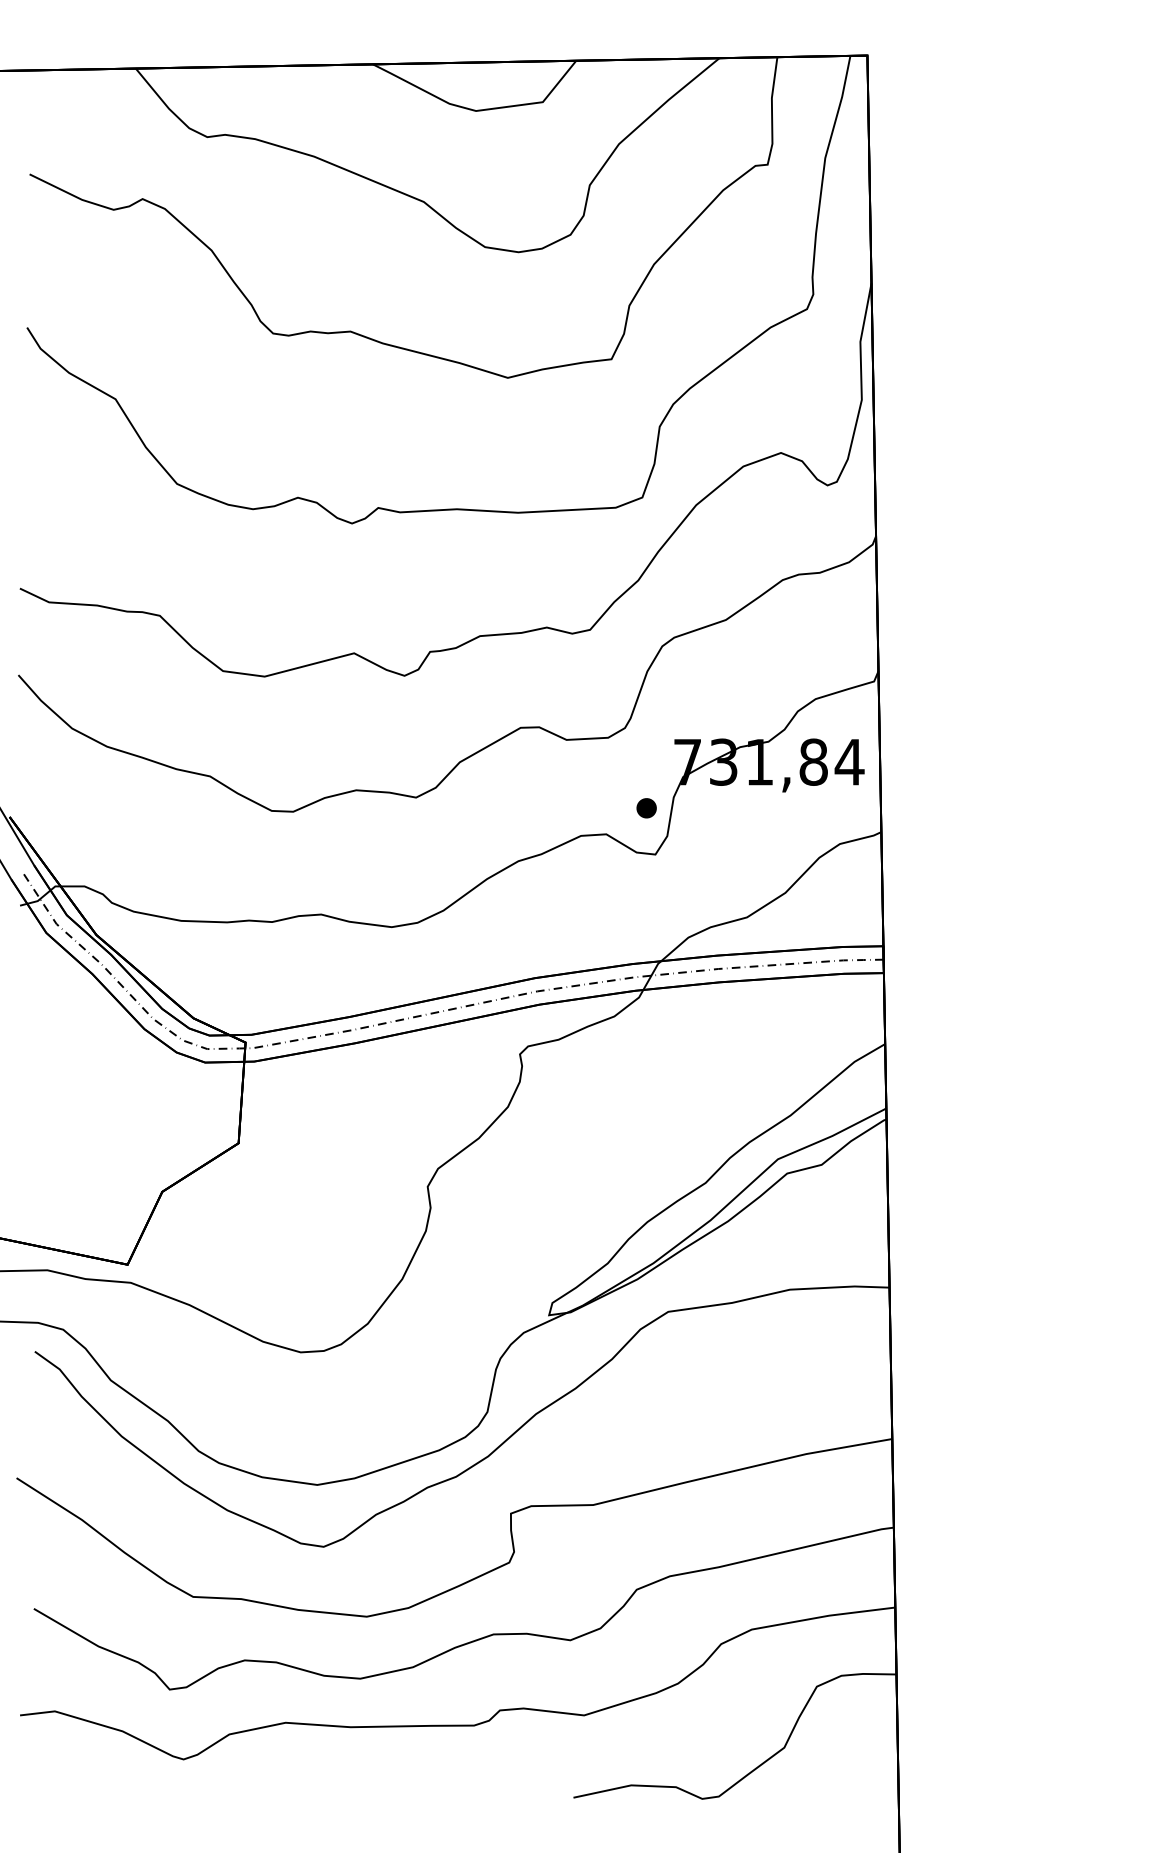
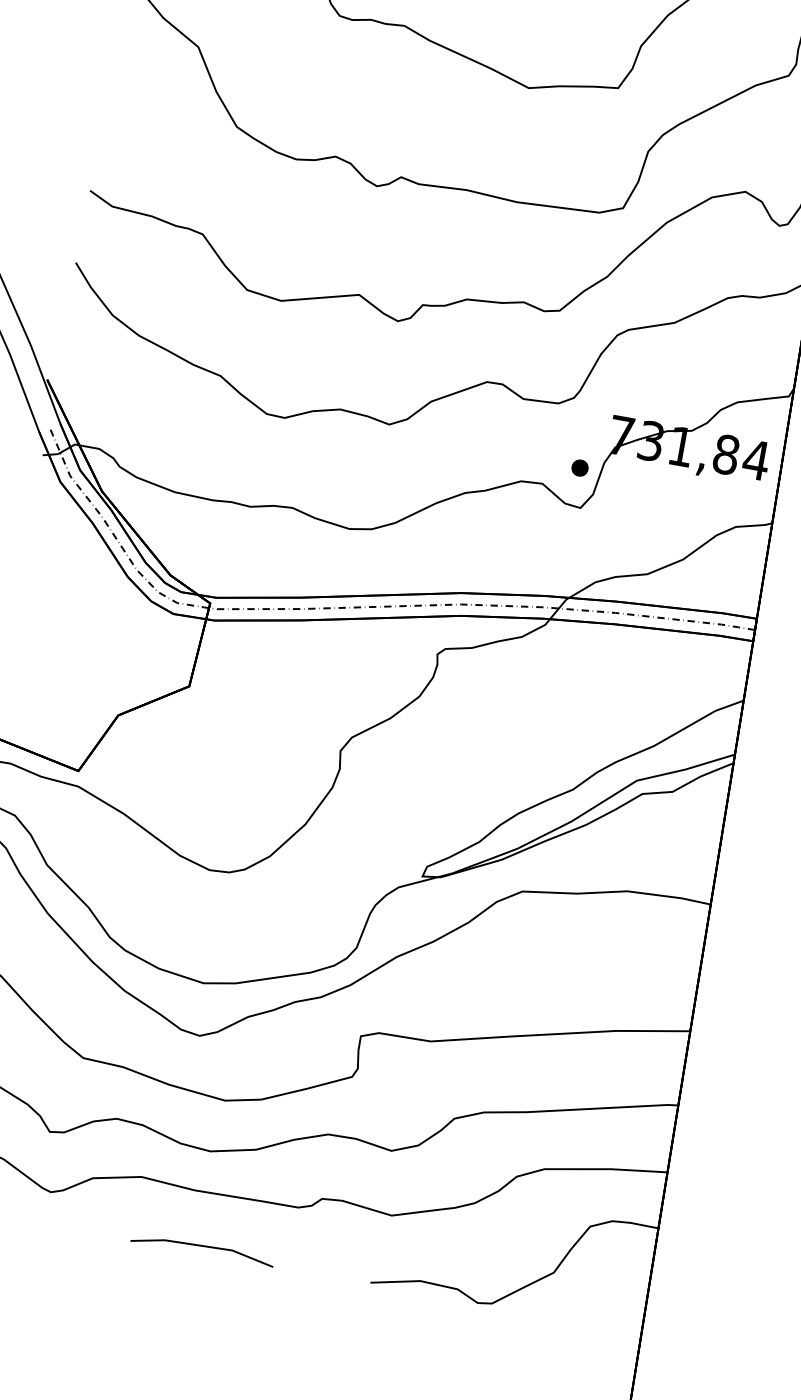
line: (369, 1791) -> (201, 1246), added

